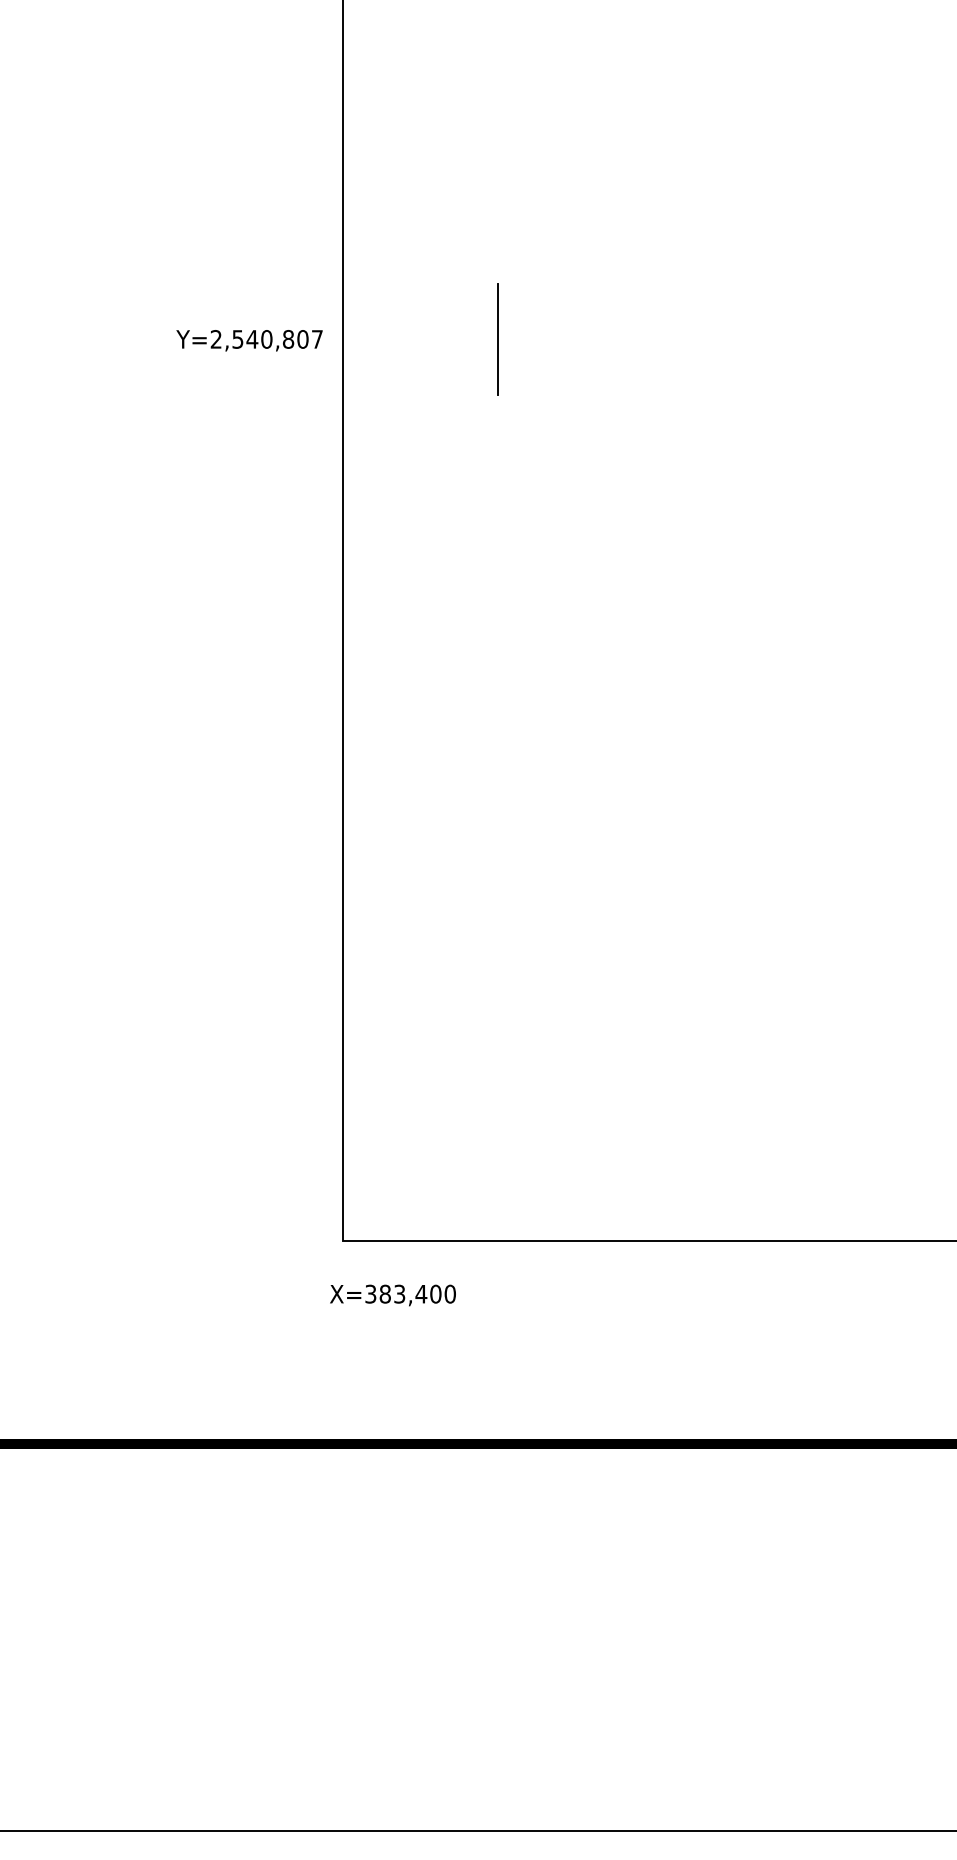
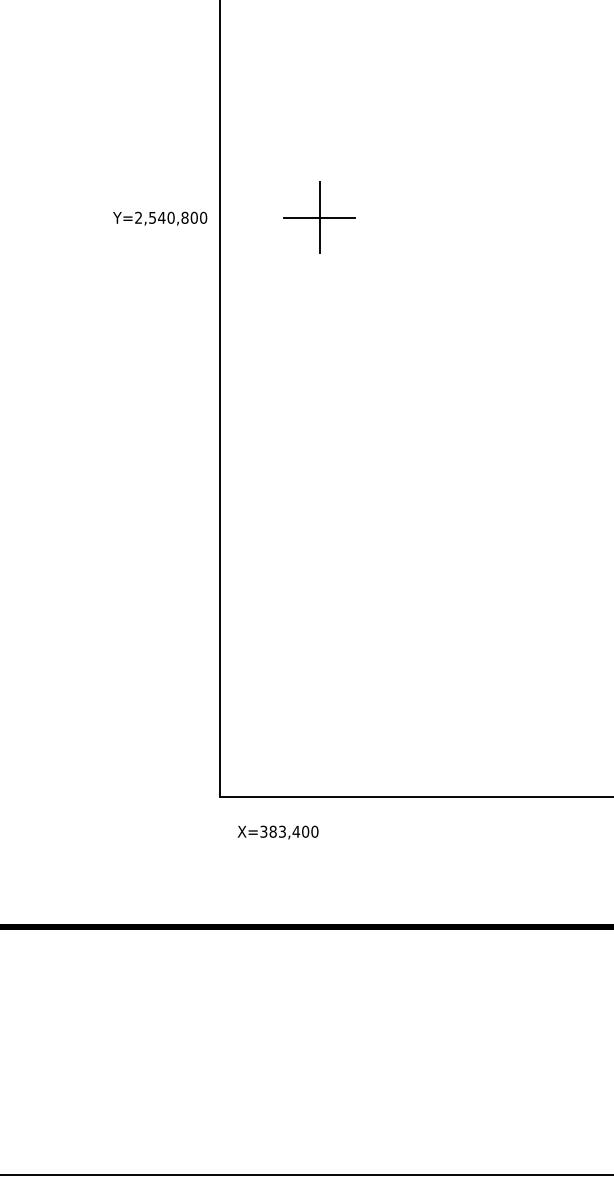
text: (317, 338) -> (203, 217), Y=2,540,807 -> Y=2,540,800
line: (497, 338) -> (319, 217), added
text: (392, 1295) -> (277, 832), moved

